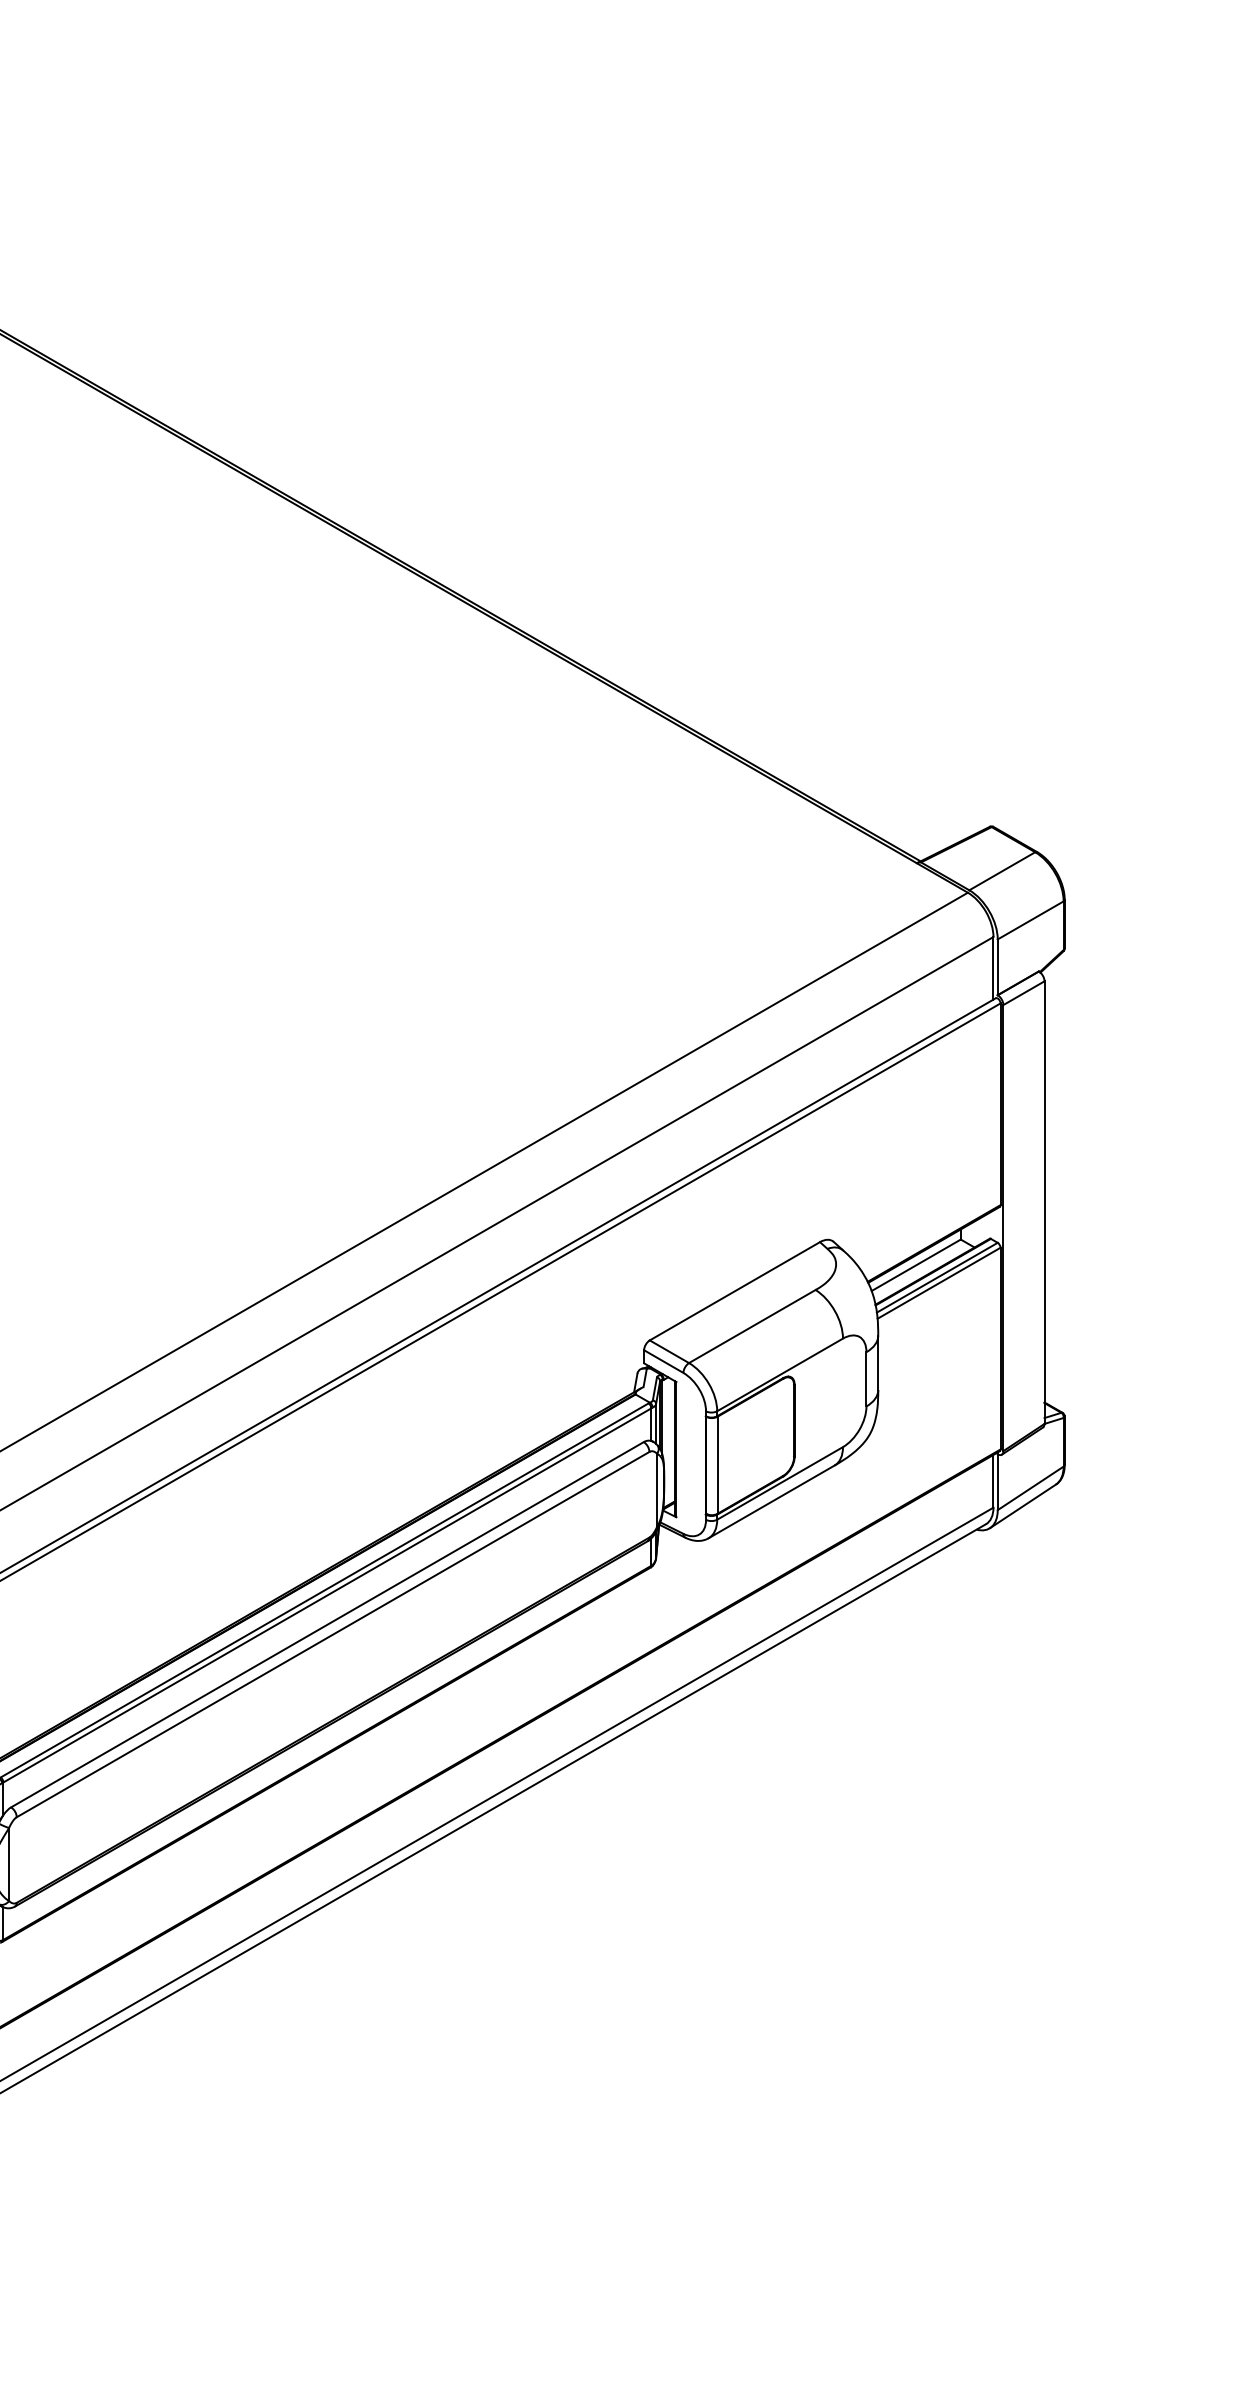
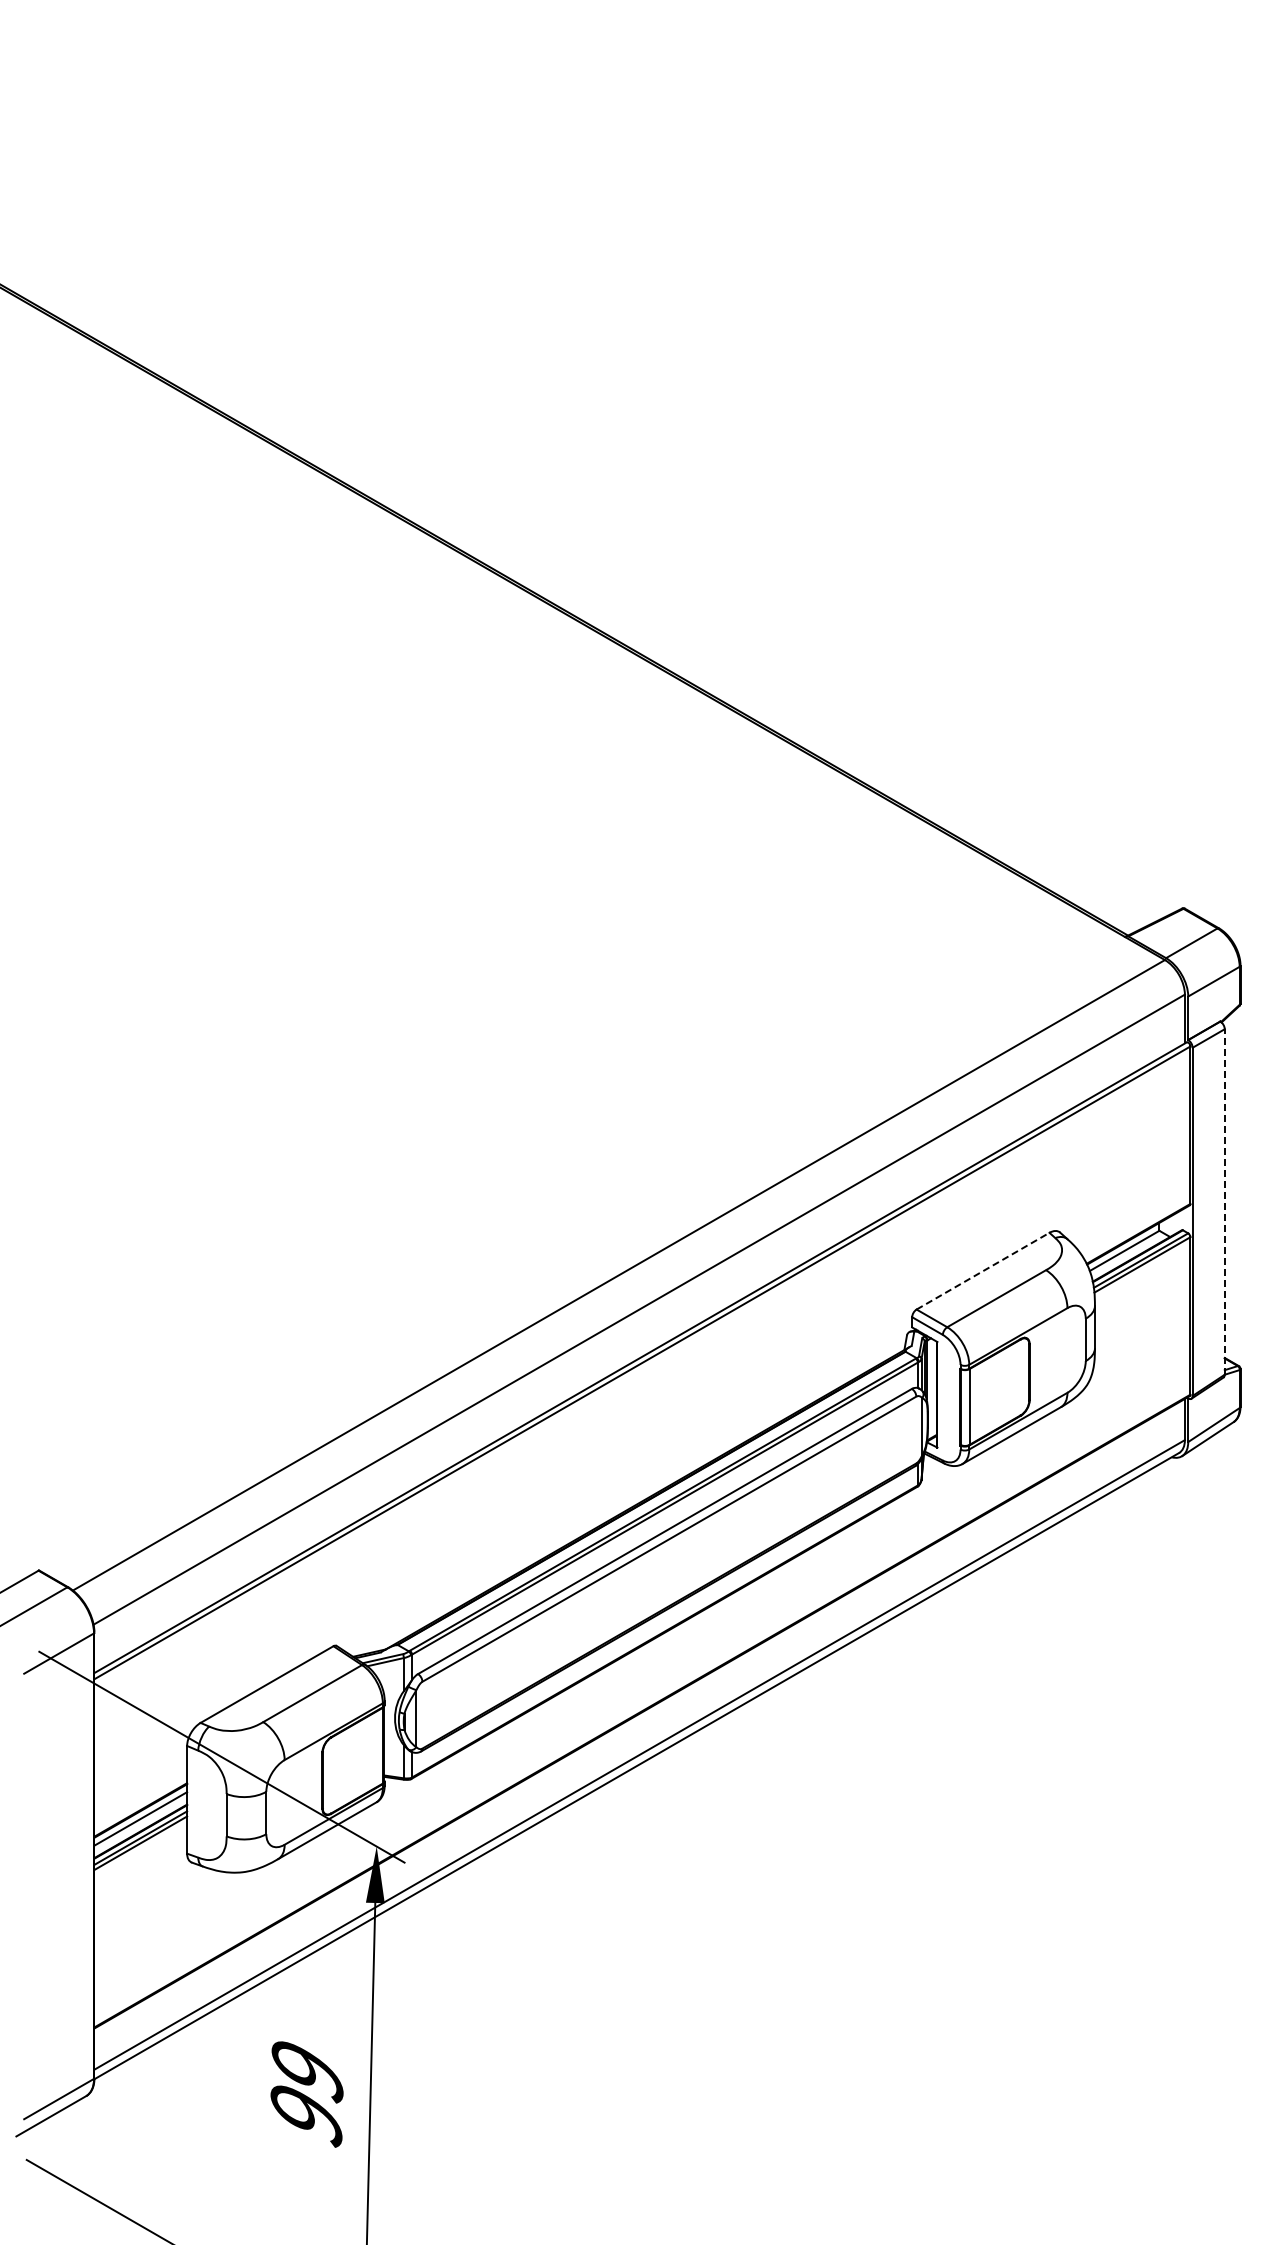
line: (1044, 1202) -> (1224, 1201), solid -> dashed
line: (735, 1291) -> (983, 1271), solid -> dashed

